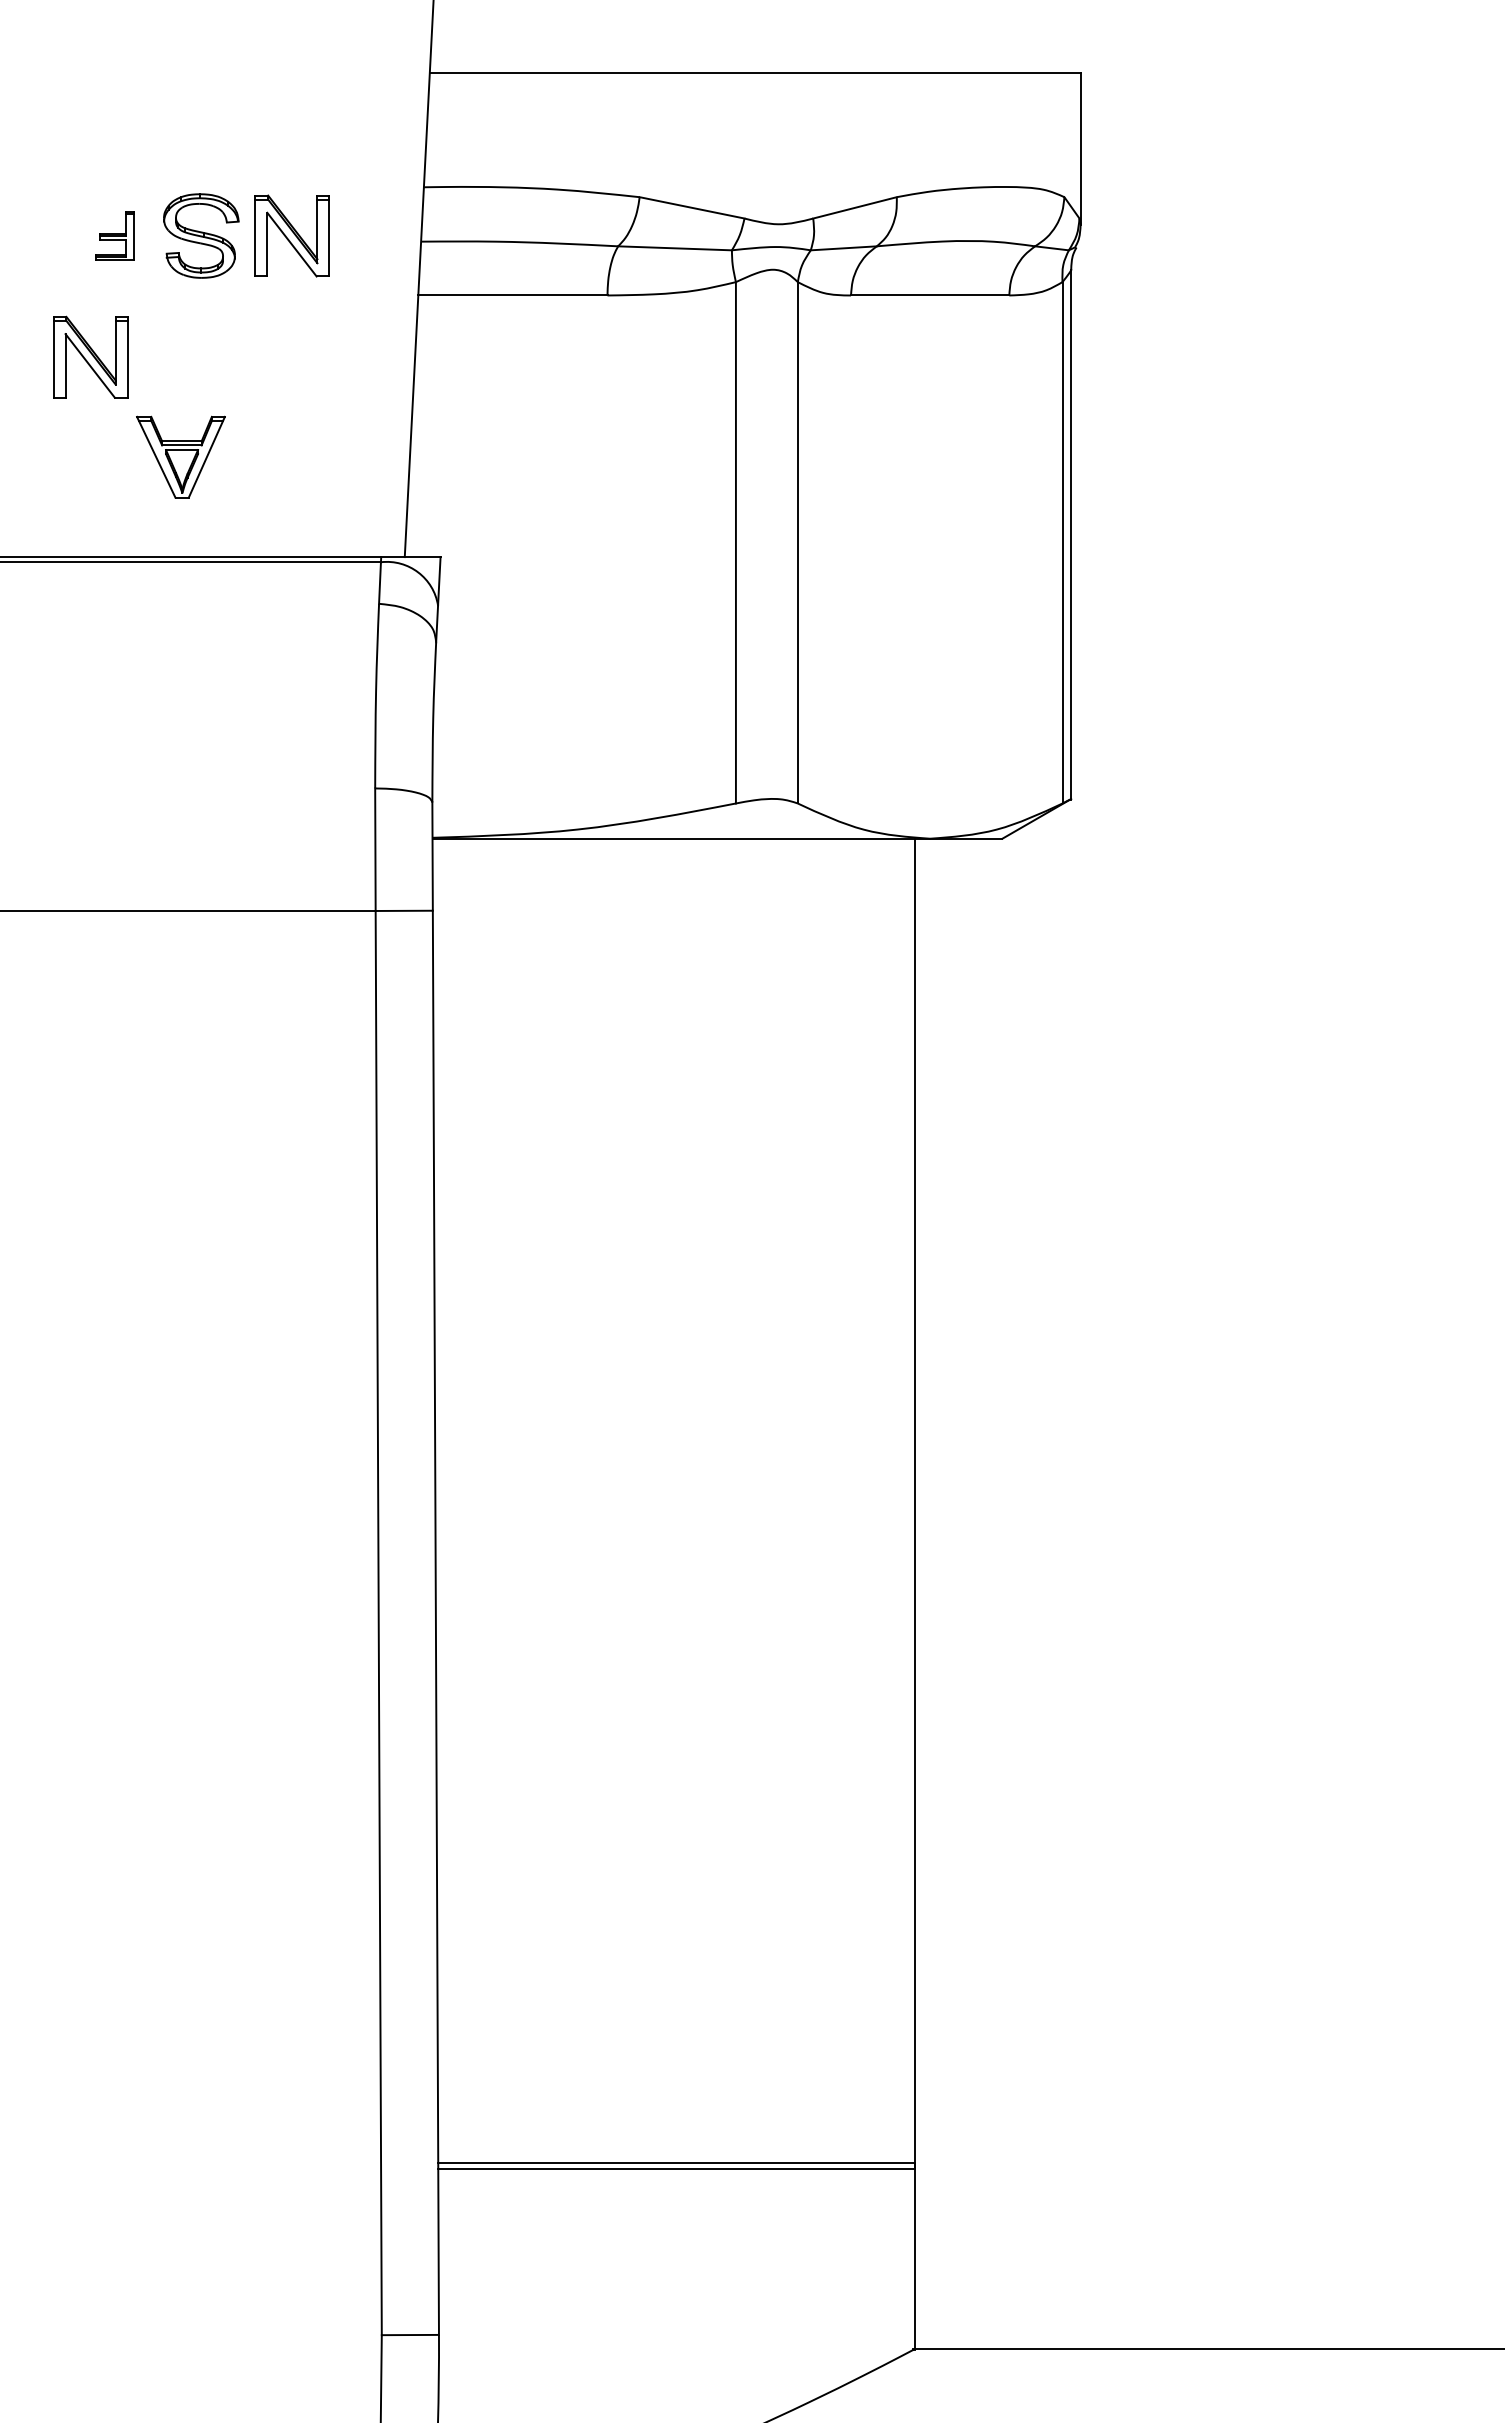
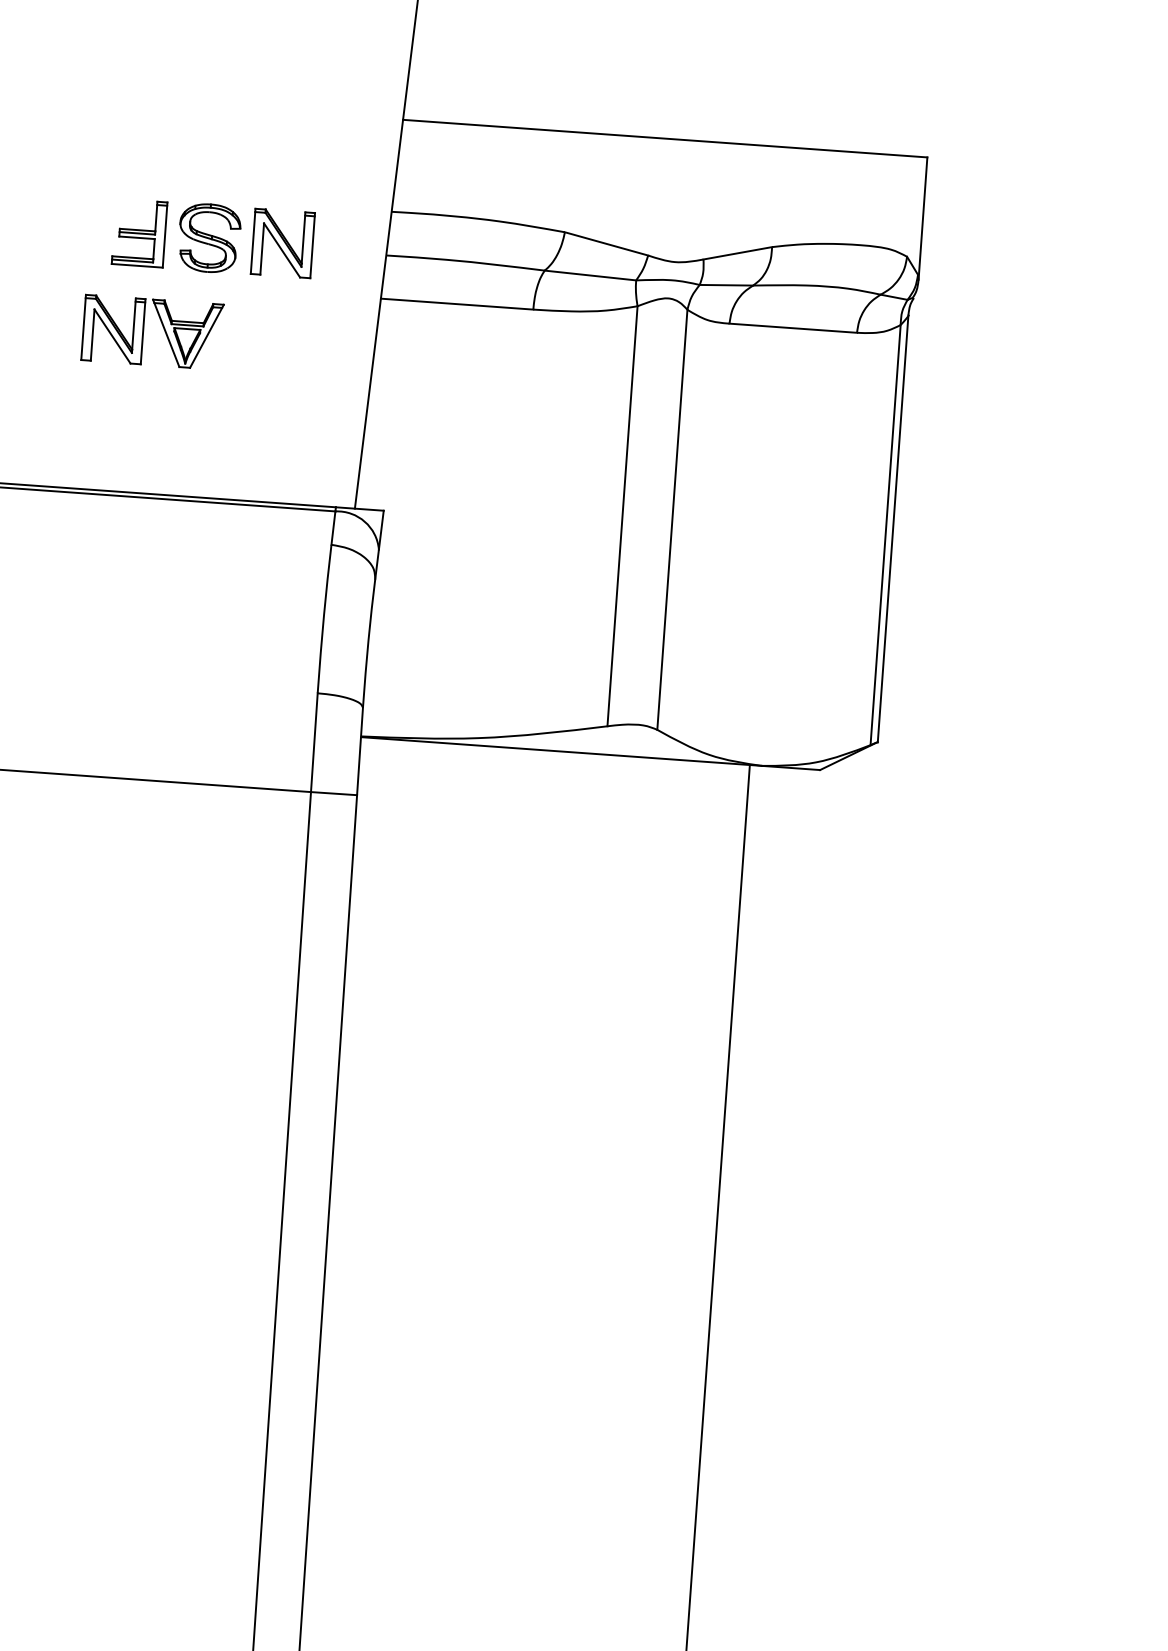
part: (114, 235) -> (139, 232), size x1.67
part: (180, 456) -> (185, 334), moved

